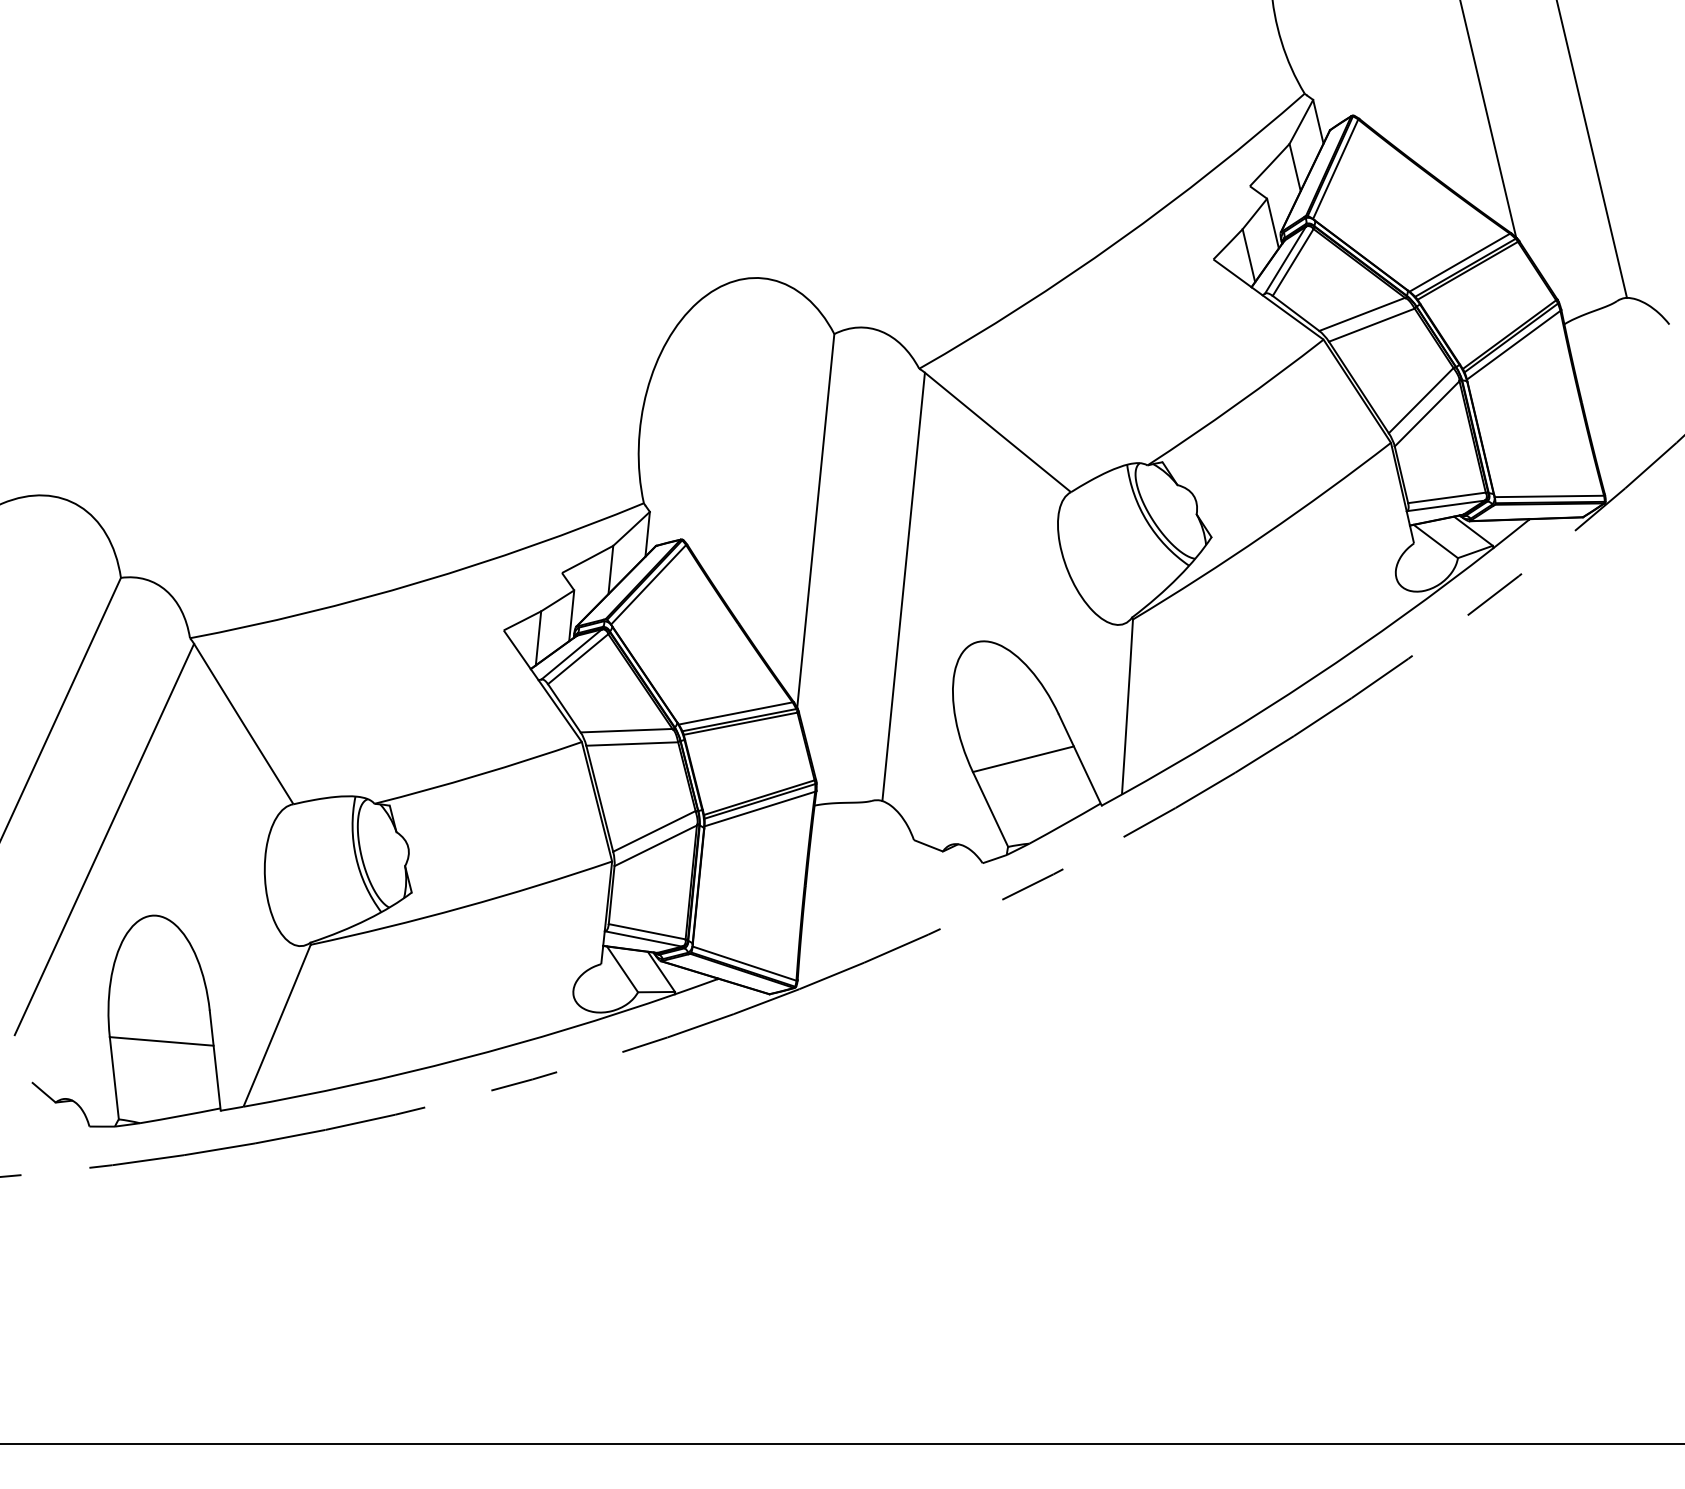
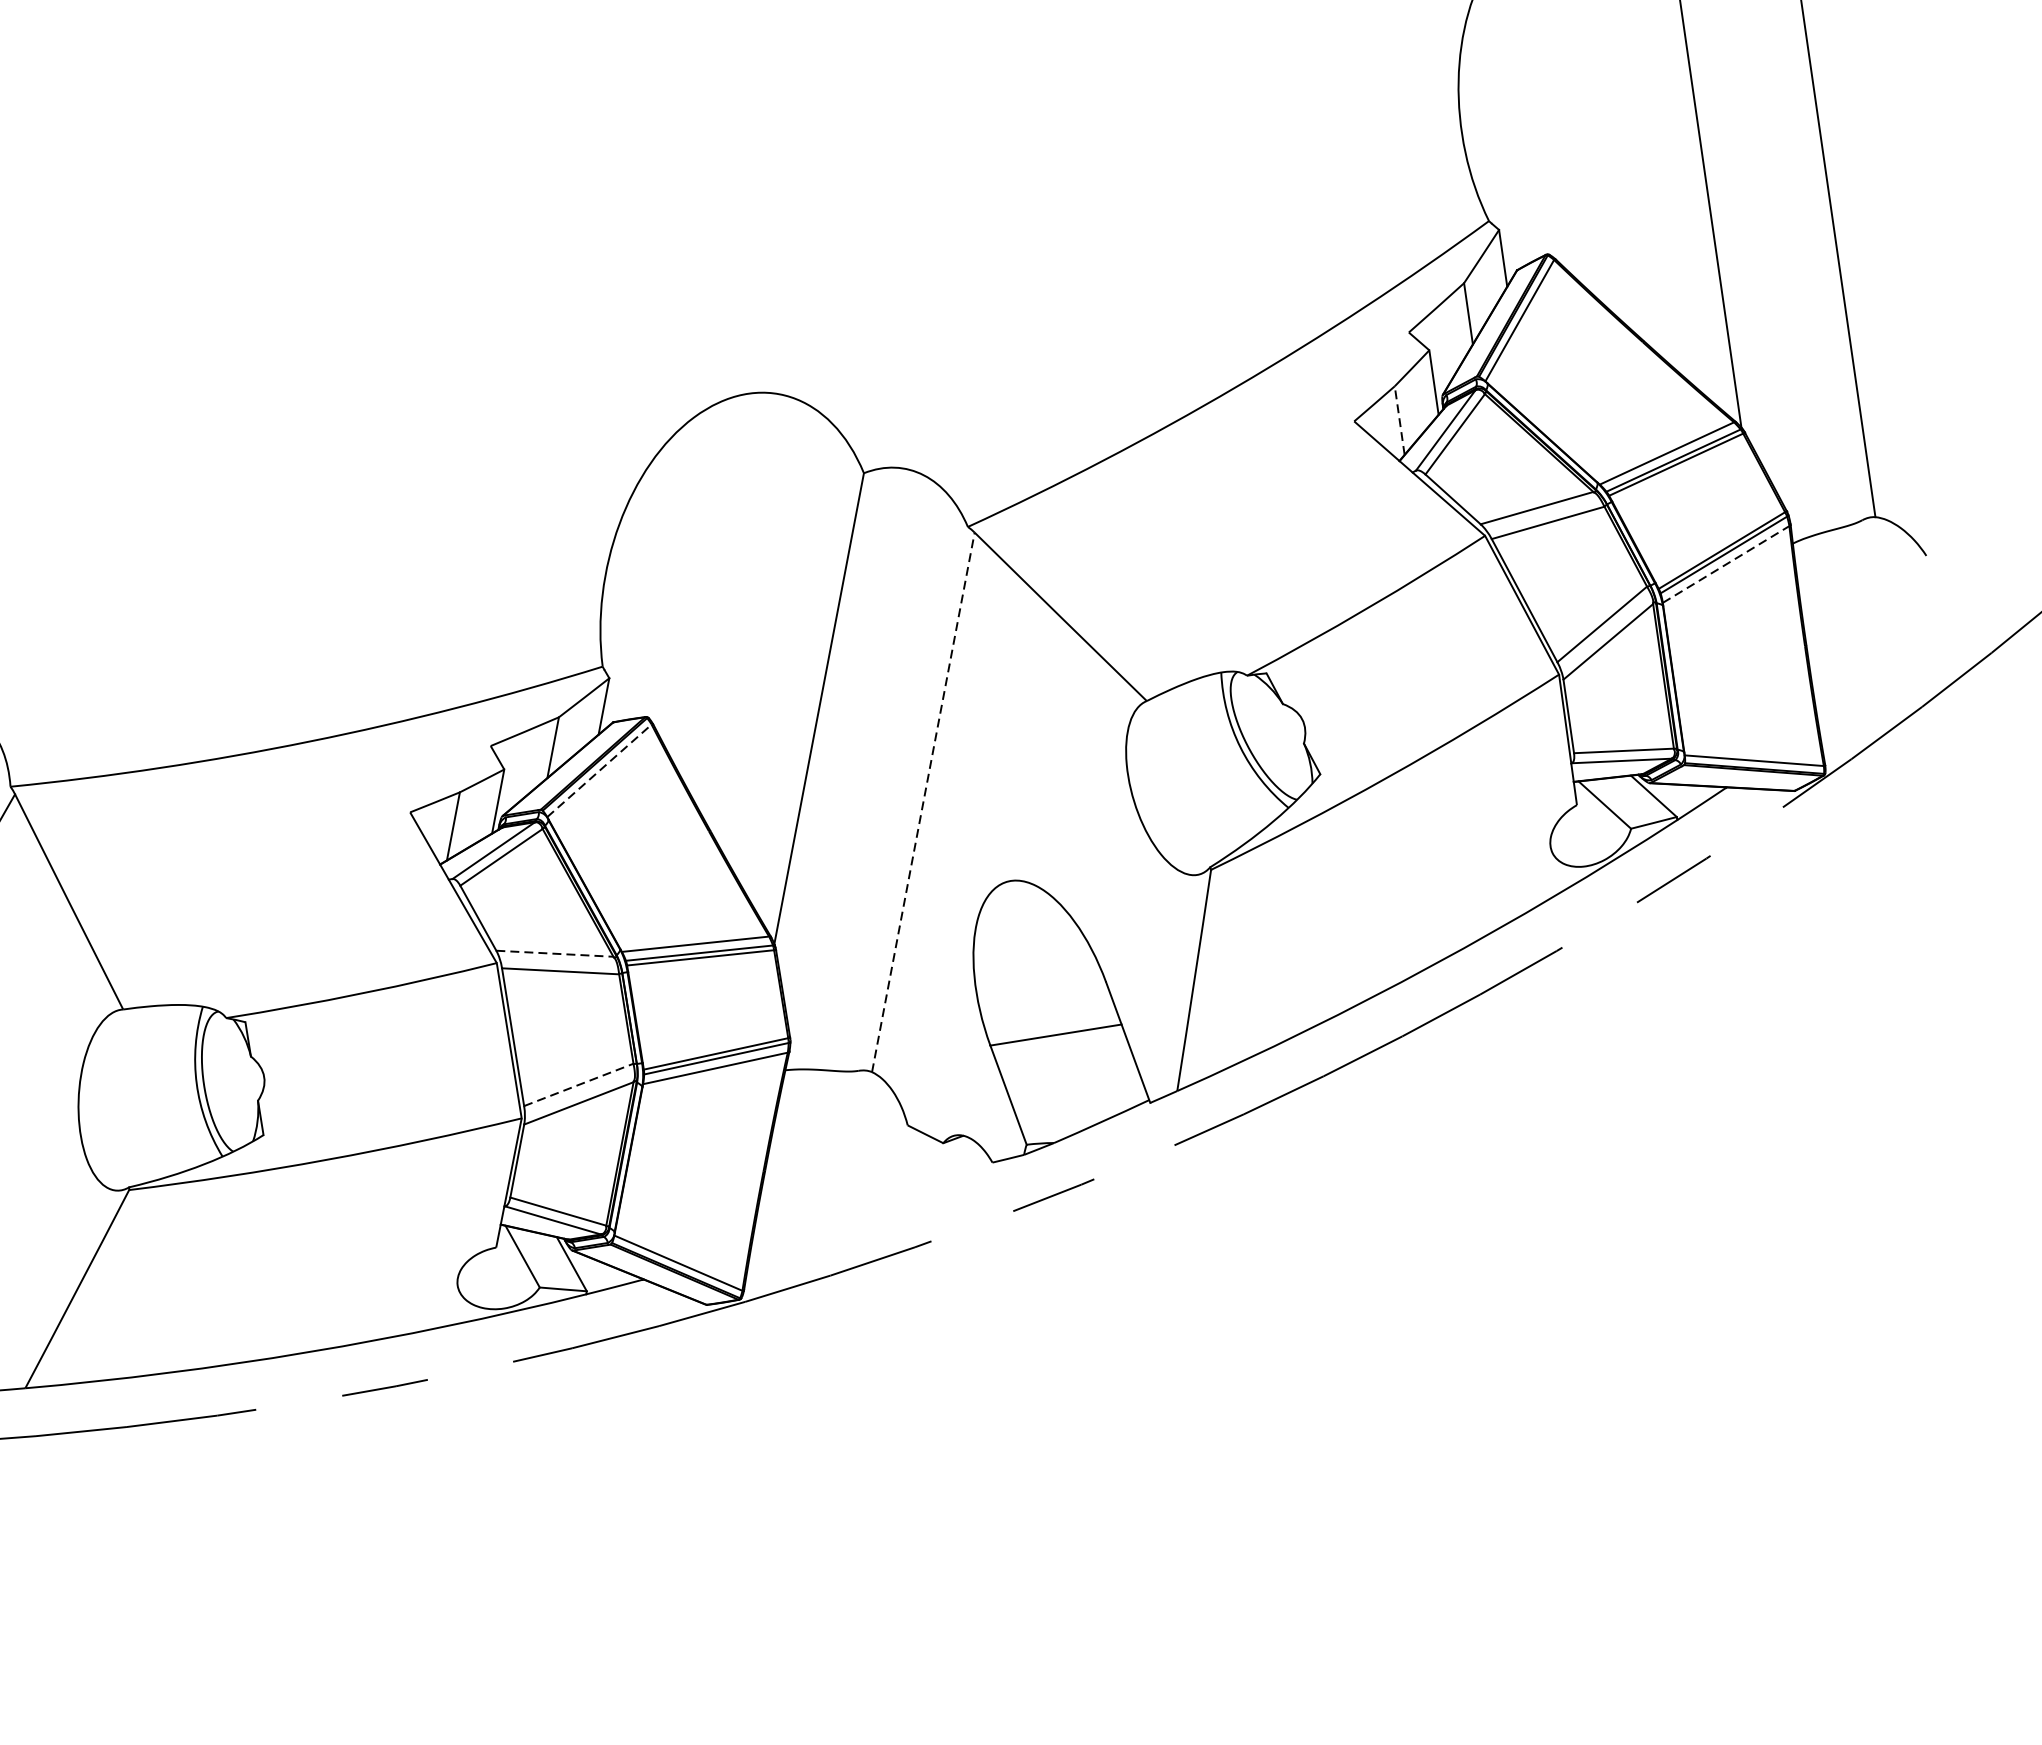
line: (1248, 255) -> (1399, 420), solid -> dashed
line: (1513, 345) -> (1725, 564), solid -> dashed
line: (648, 584) -> (599, 770), solid -> dashed
line: (903, 586) -> (923, 801), solid -> dashed
line: (626, 730) -> (554, 953), solid -> dashed
line: (654, 831) -> (578, 1085), solid -> dashed

